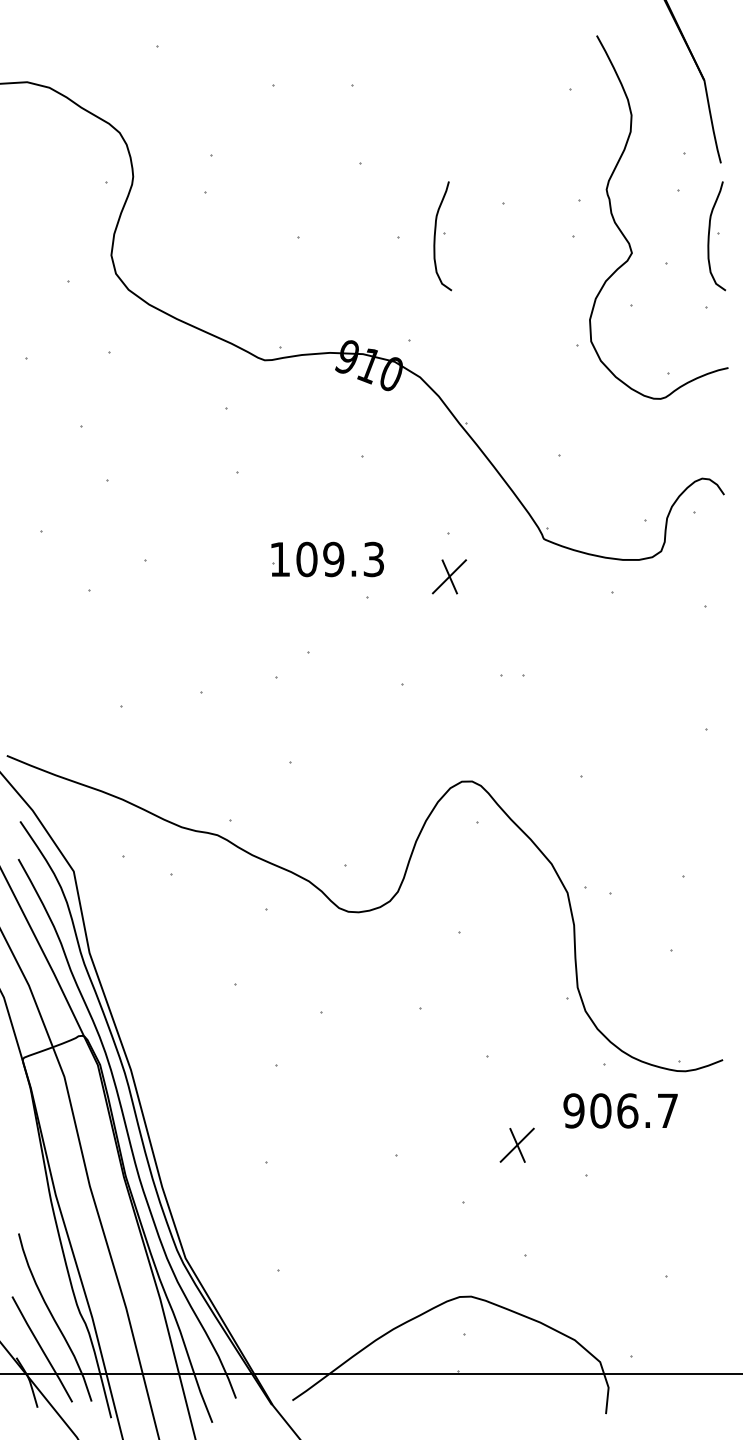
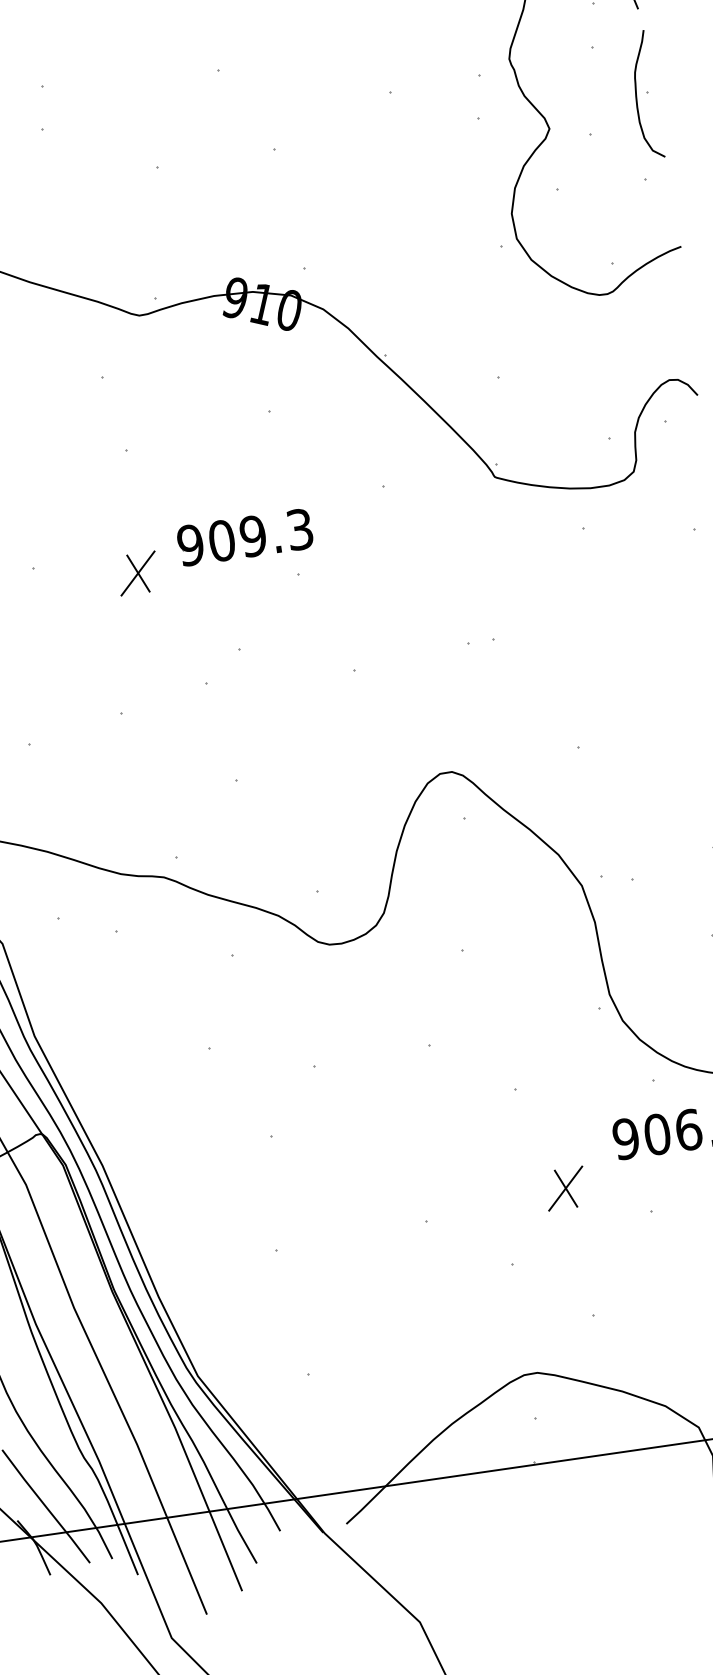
part: (442, 236) -> (325, 141), removed
text: (279, 559) -> (189, 545), 109.3 -> 909.3
part: (448, 576) -> (136, 573), moved

